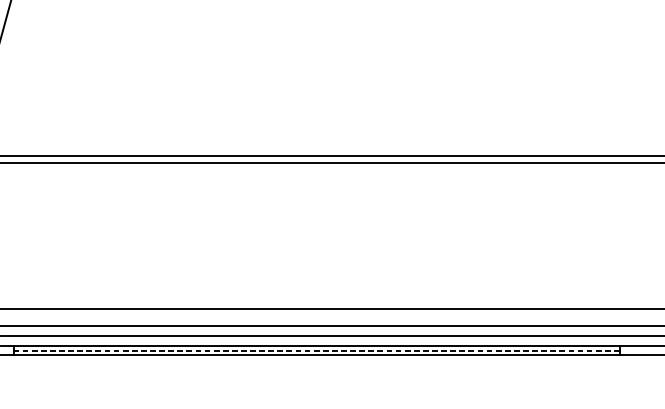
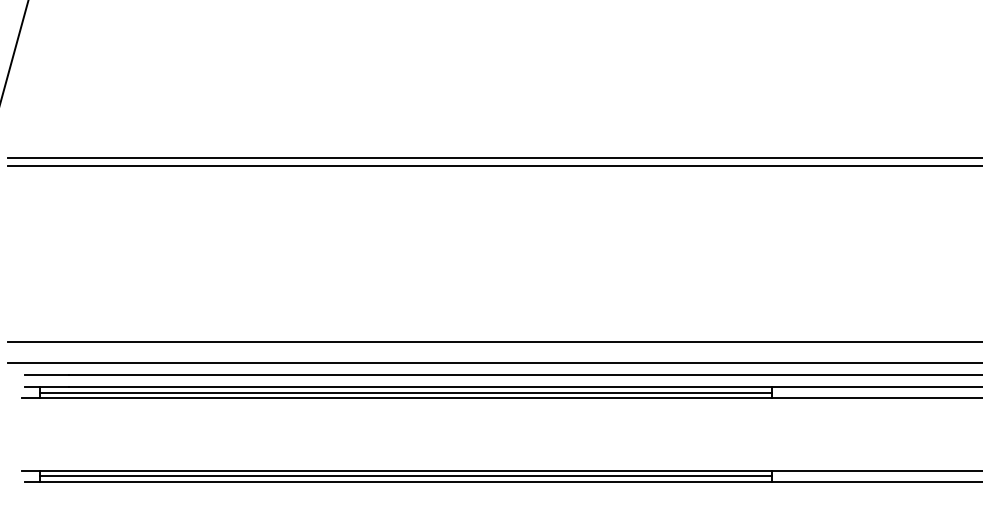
line: (316, 351) -> (406, 393), dashed -> solid

